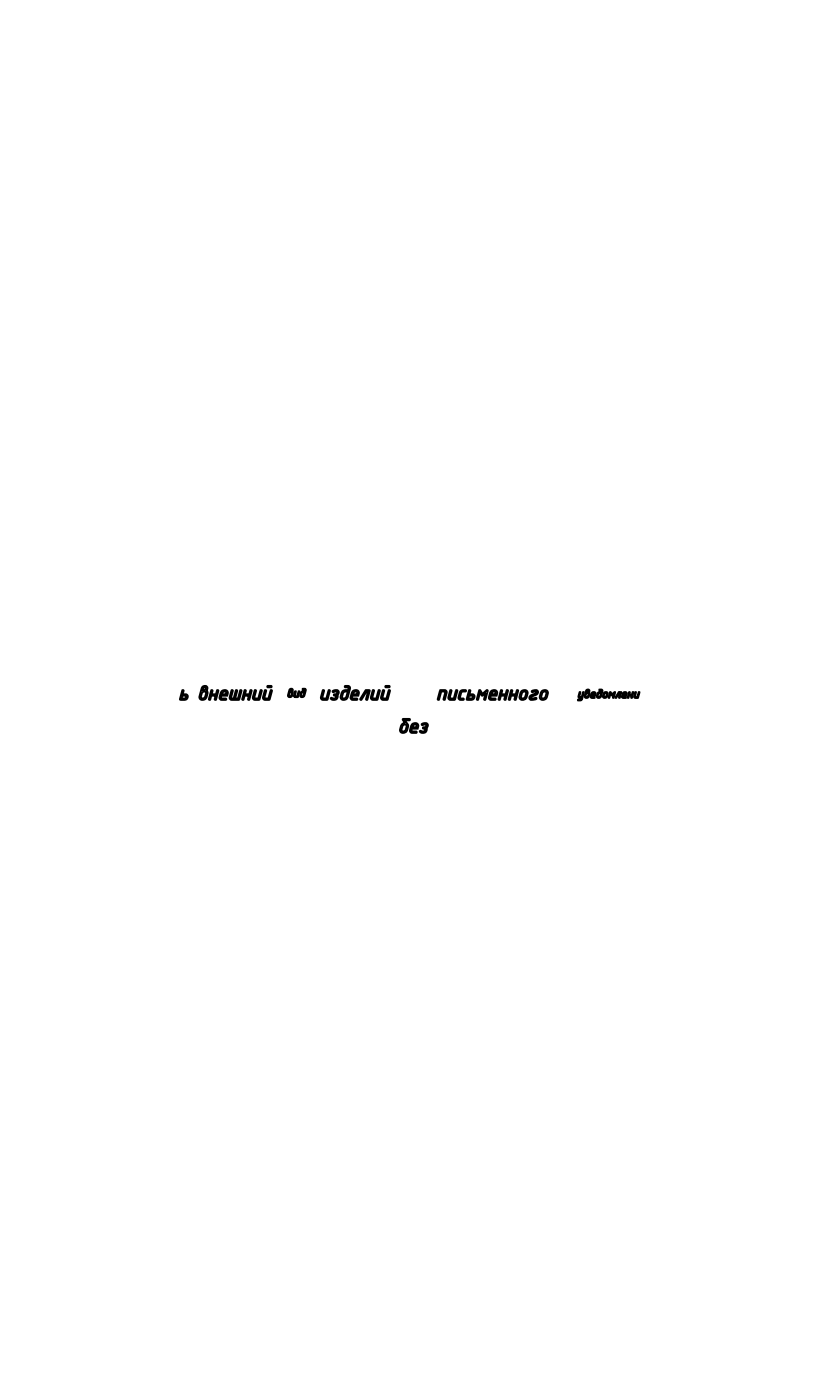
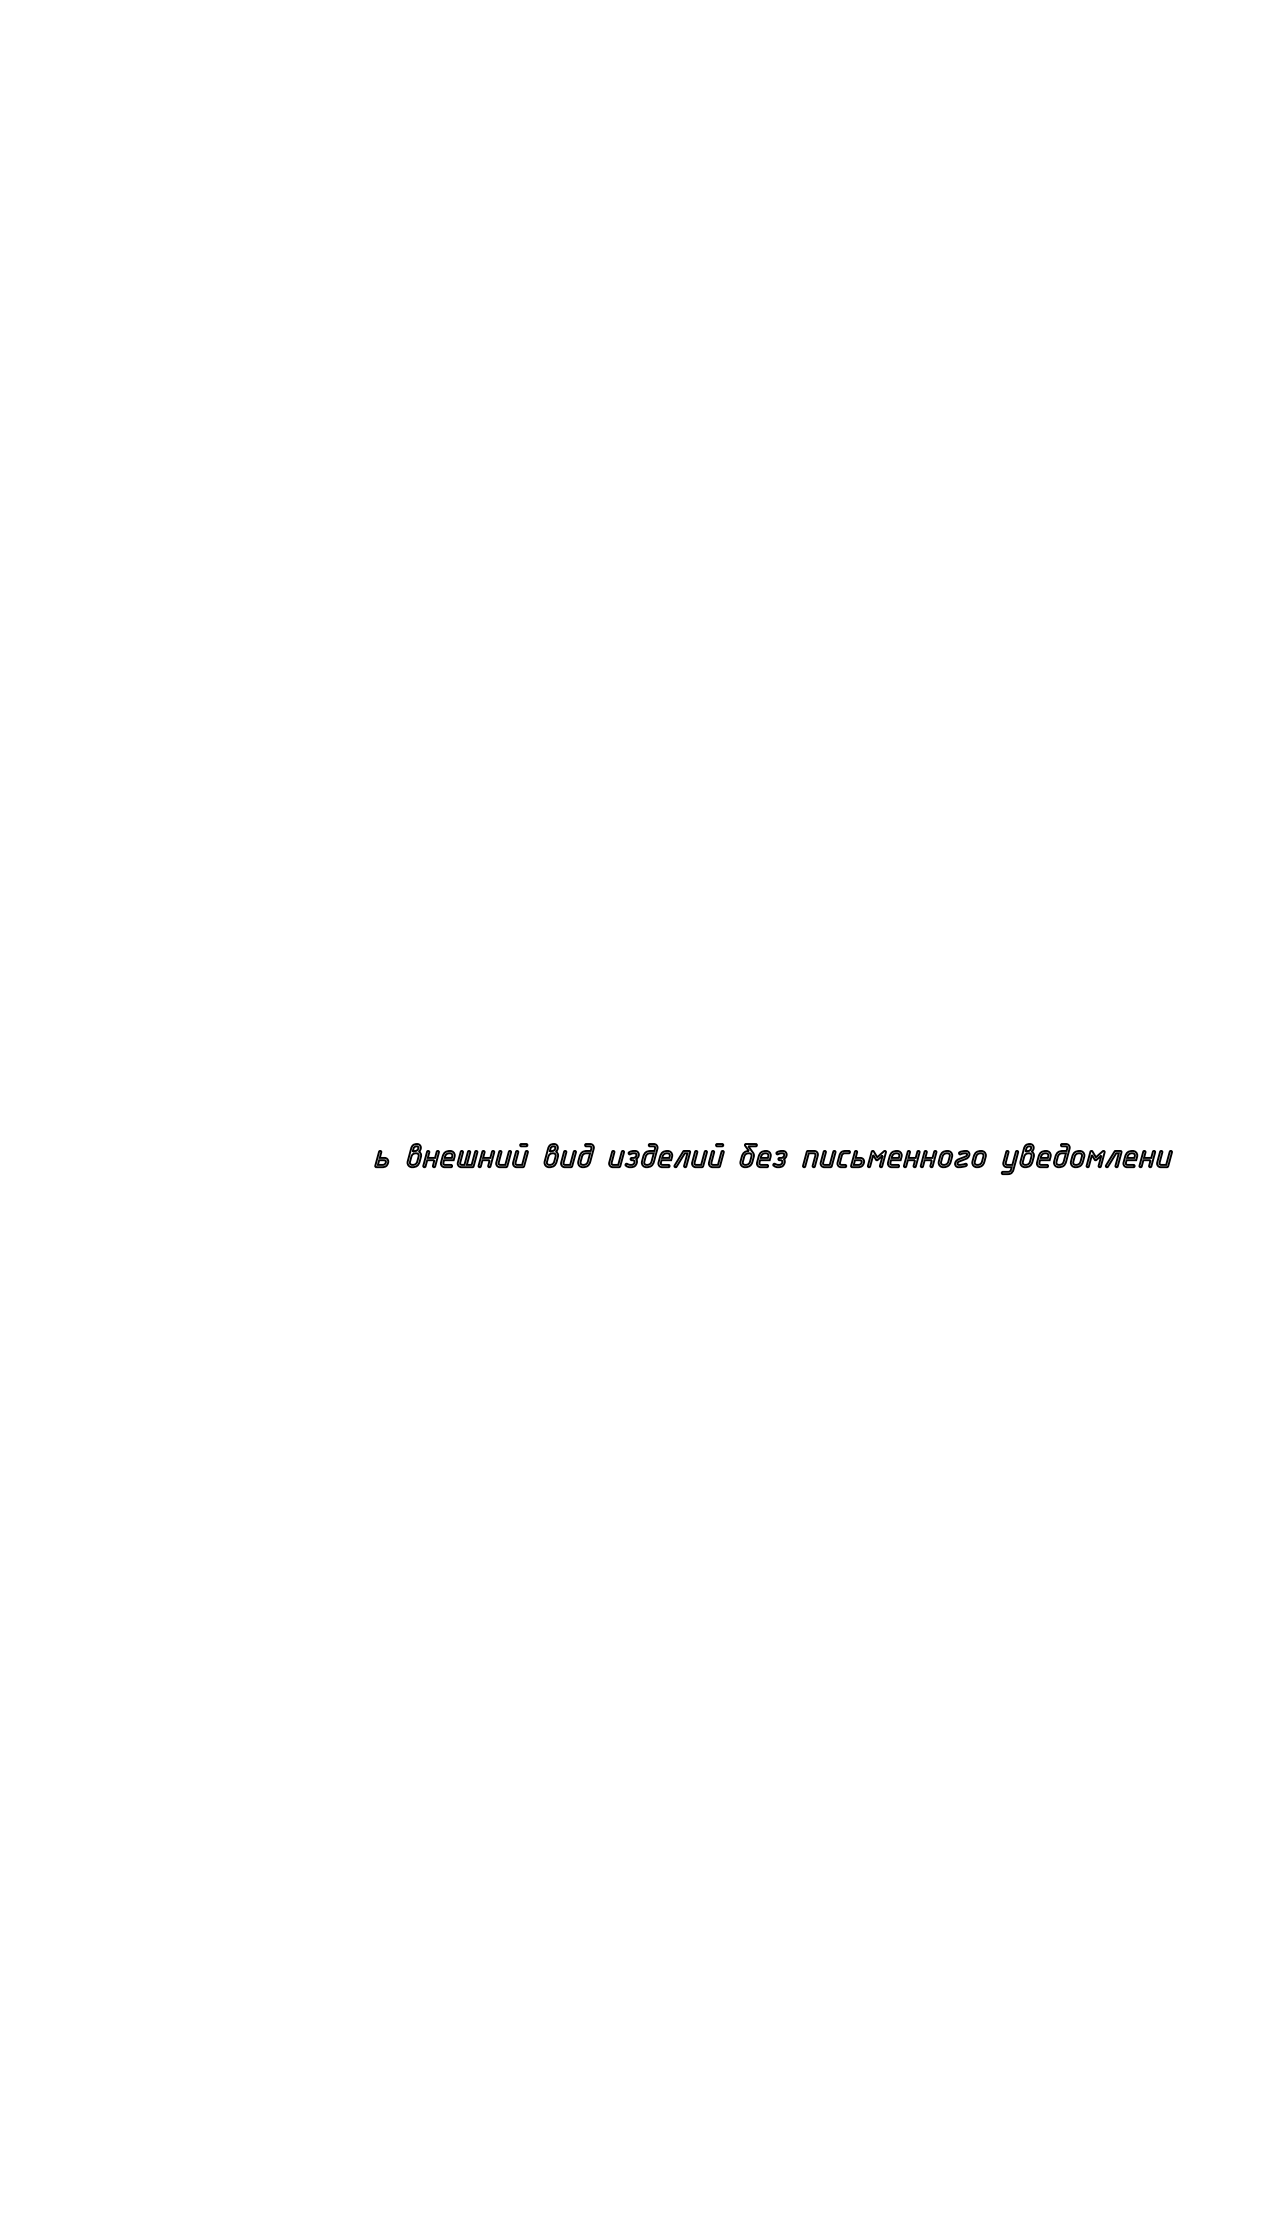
part: (296, 692) -> (568, 1154), size x1.67
part: (608, 694) -> (1086, 1158), size x1.67
part: (413, 725) -> (762, 1154), moved

